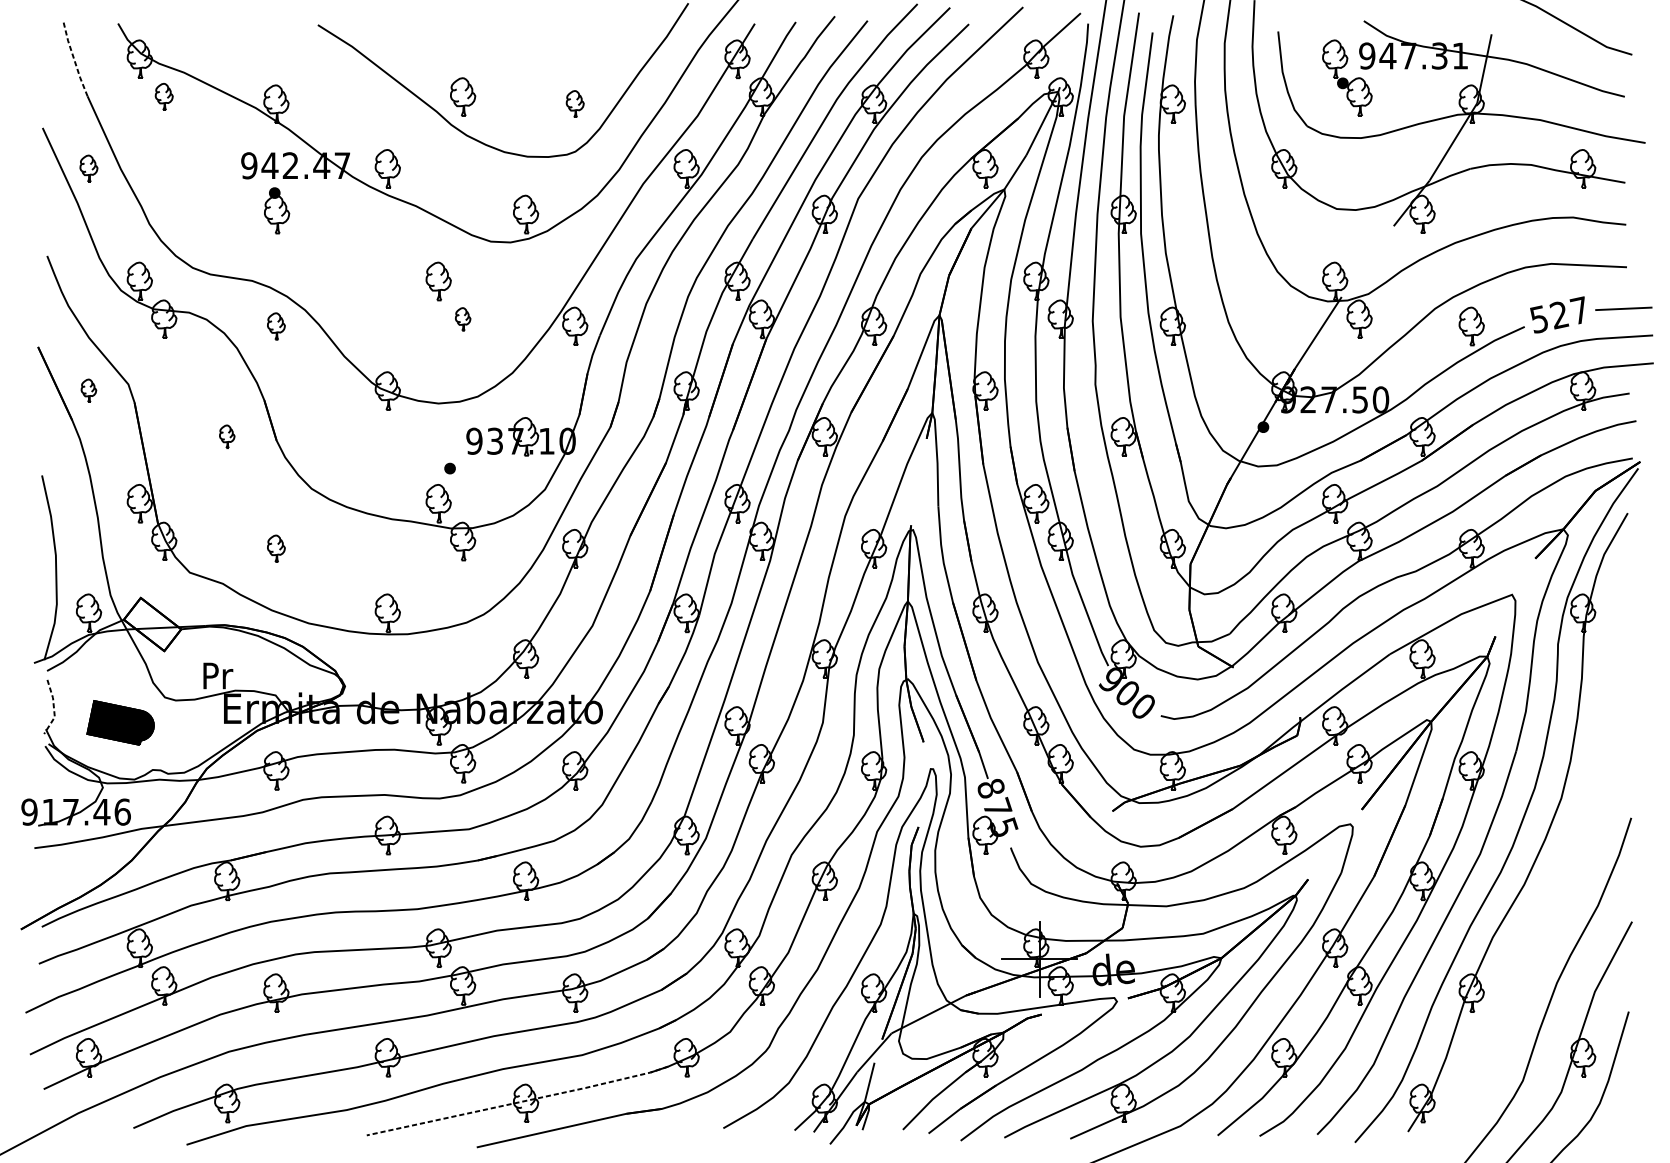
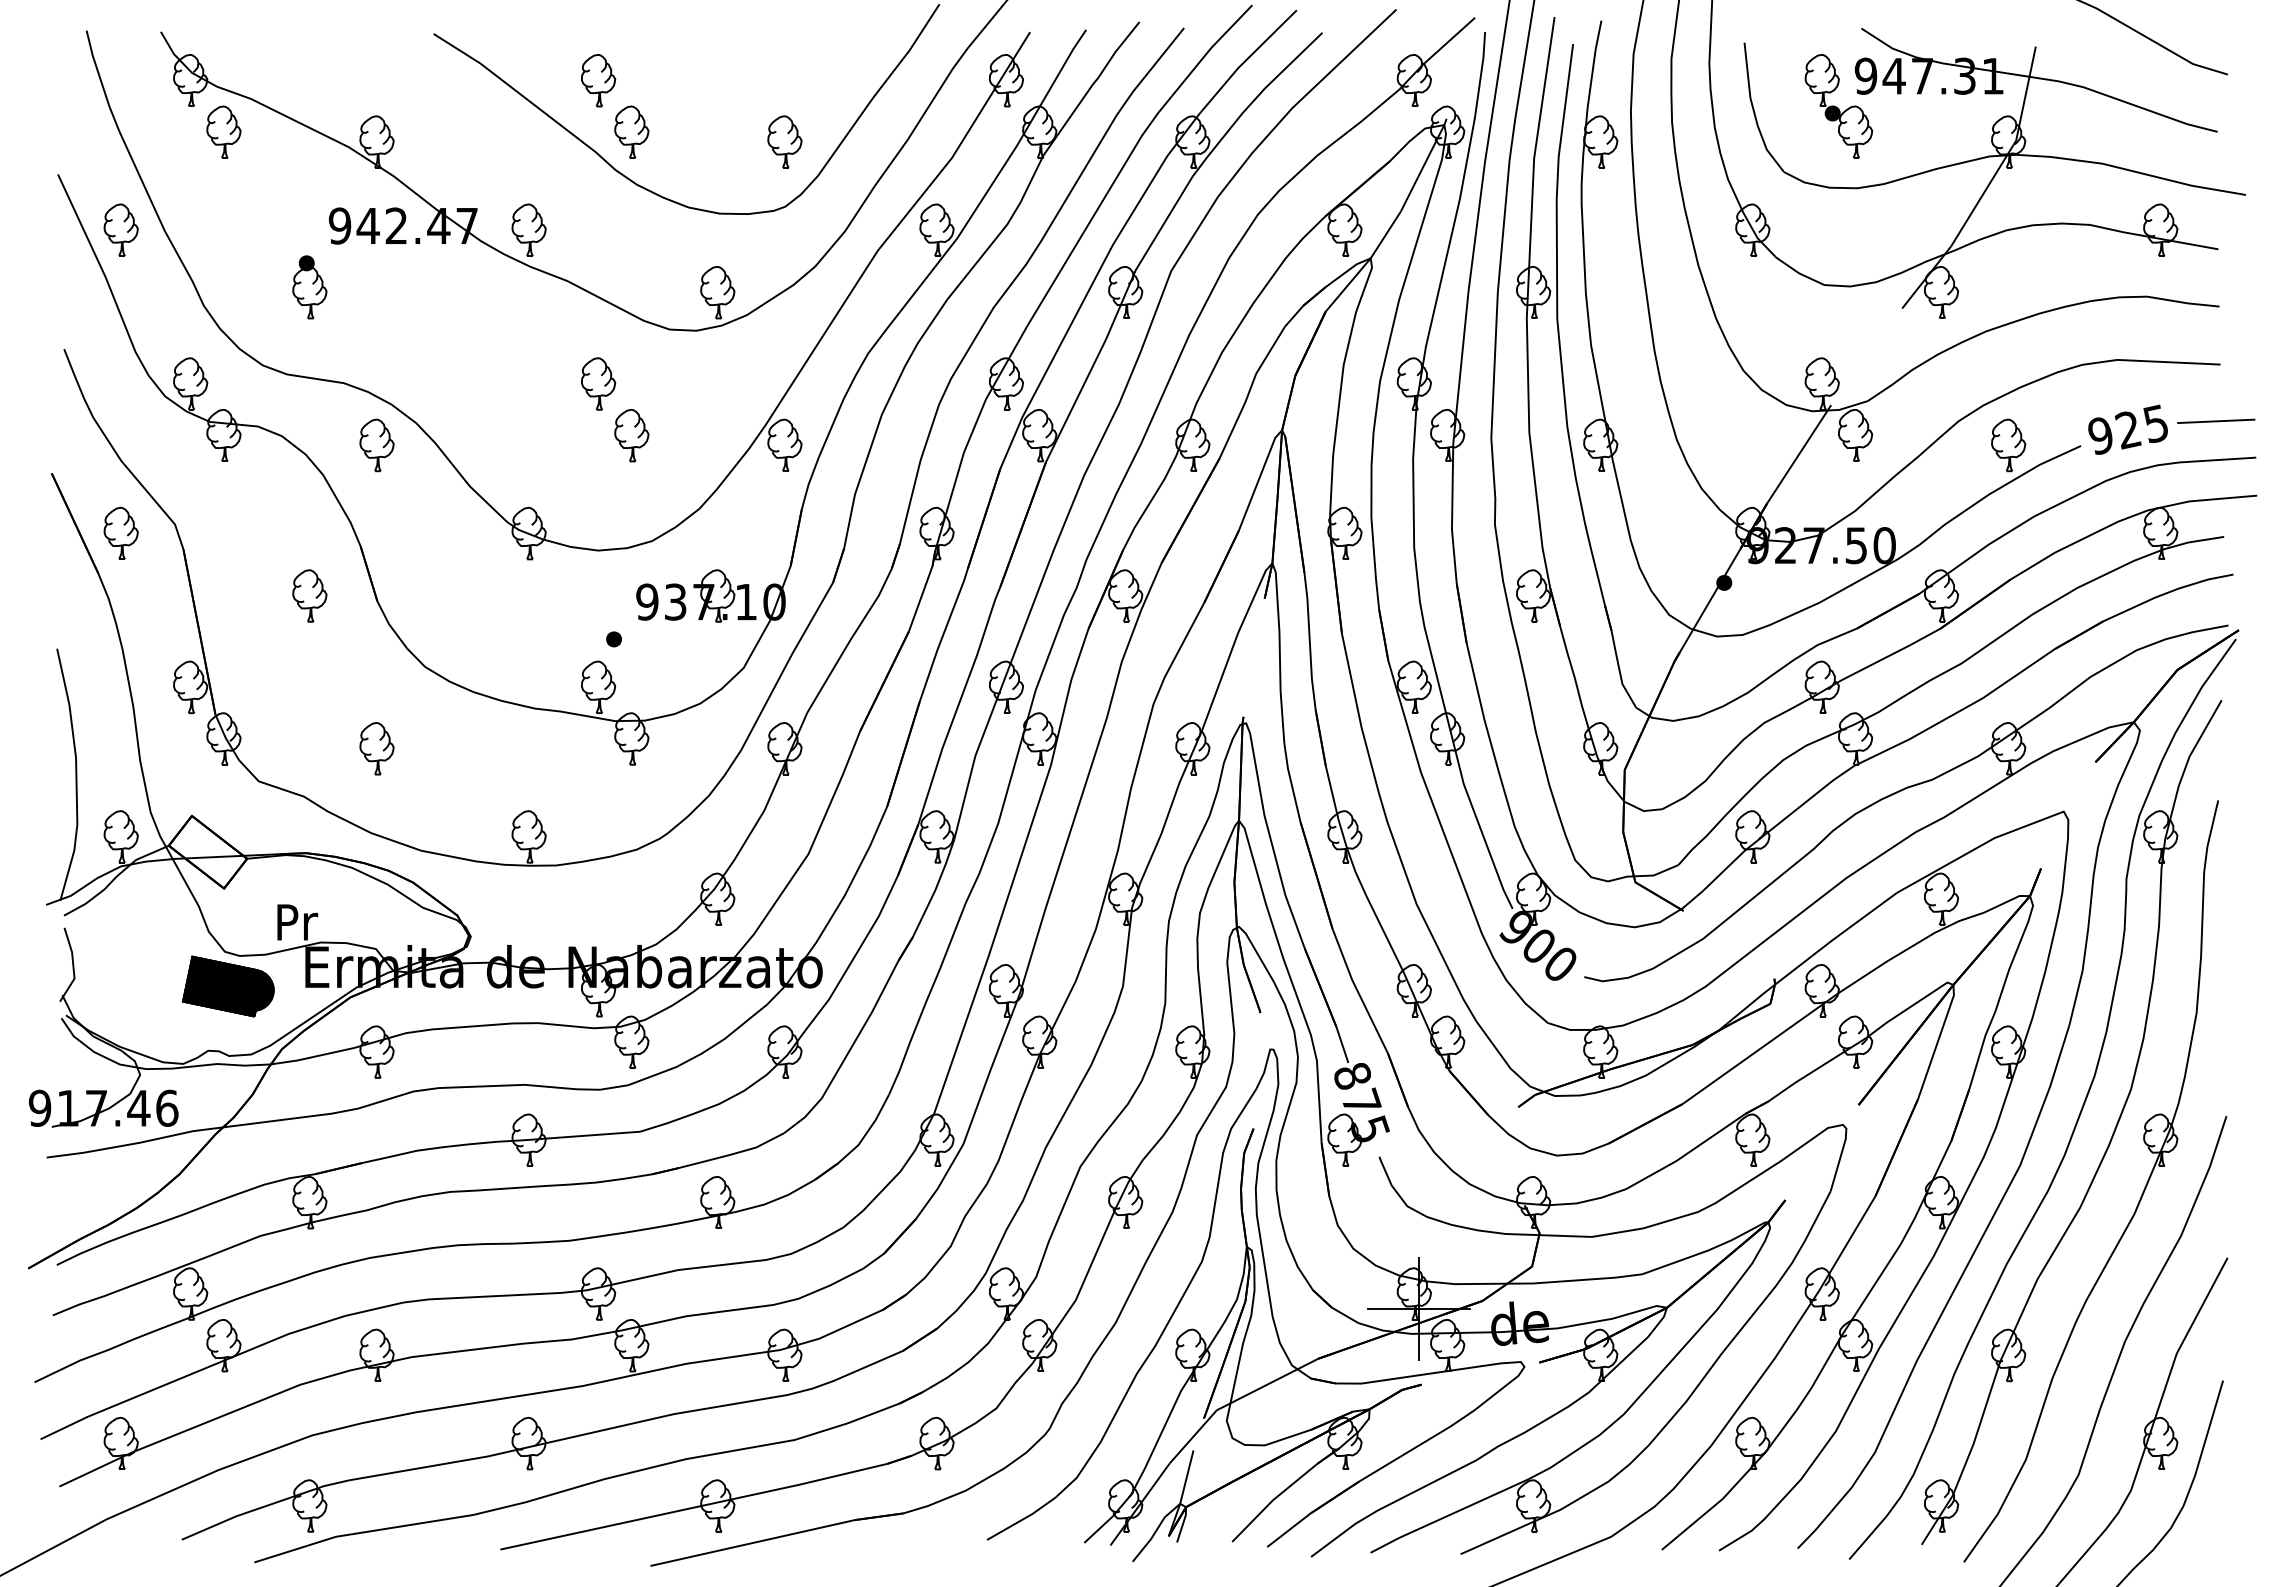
line: (74, 59) -> (101, 81), dashed -> solid
part: (438, 59) -> (598, 80), added
part: (163, 96) -> (223, 131), size x1.43
part: (574, 103) -> (784, 141), size x1.43
part: (88, 168) -> (120, 229), size x1.43
part: (276, 210) -> (309, 287), moved
text: (1558, 314) -> (2127, 429), 527 -> 925
part: (462, 319) -> (631, 435), size x1.67
part: (276, 326) -> (376, 445), size x1.43
part: (88, 390) -> (120, 532), size x1.67
part: (226, 436) -> (309, 595), size x1.67
part: (276, 548) -> (376, 748), size x1.43
line: (54, 708) -> (73, 966), dashed -> solid
part: (120, 722) -> (228, 986), moved
part: (1566, 881) -> (2137, 1203), added
line: (518, 1102) -> (707, 1504), dashed -> solid

